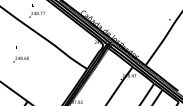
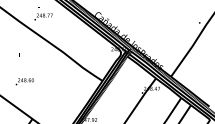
text: (20, 59) -> (24, 81), moved

